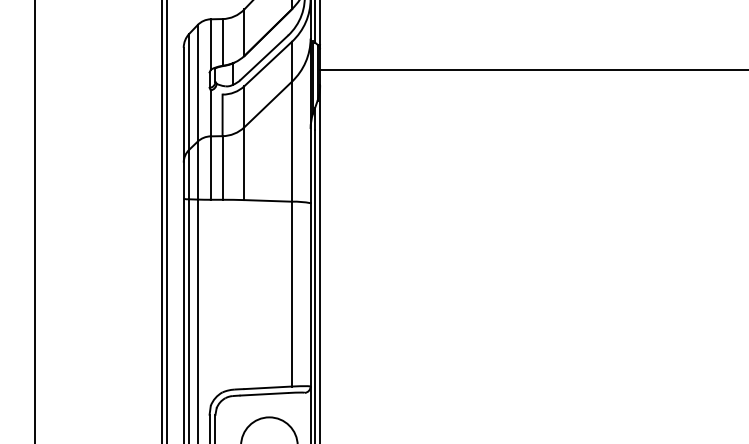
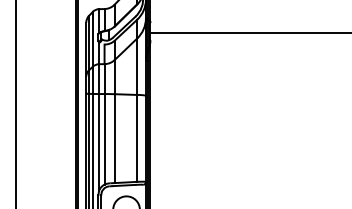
line: (243, 294) -> (114, 138), added
line: (222, 296) -> (104, 139), added
line: (211, 302) -> (99, 142), added

